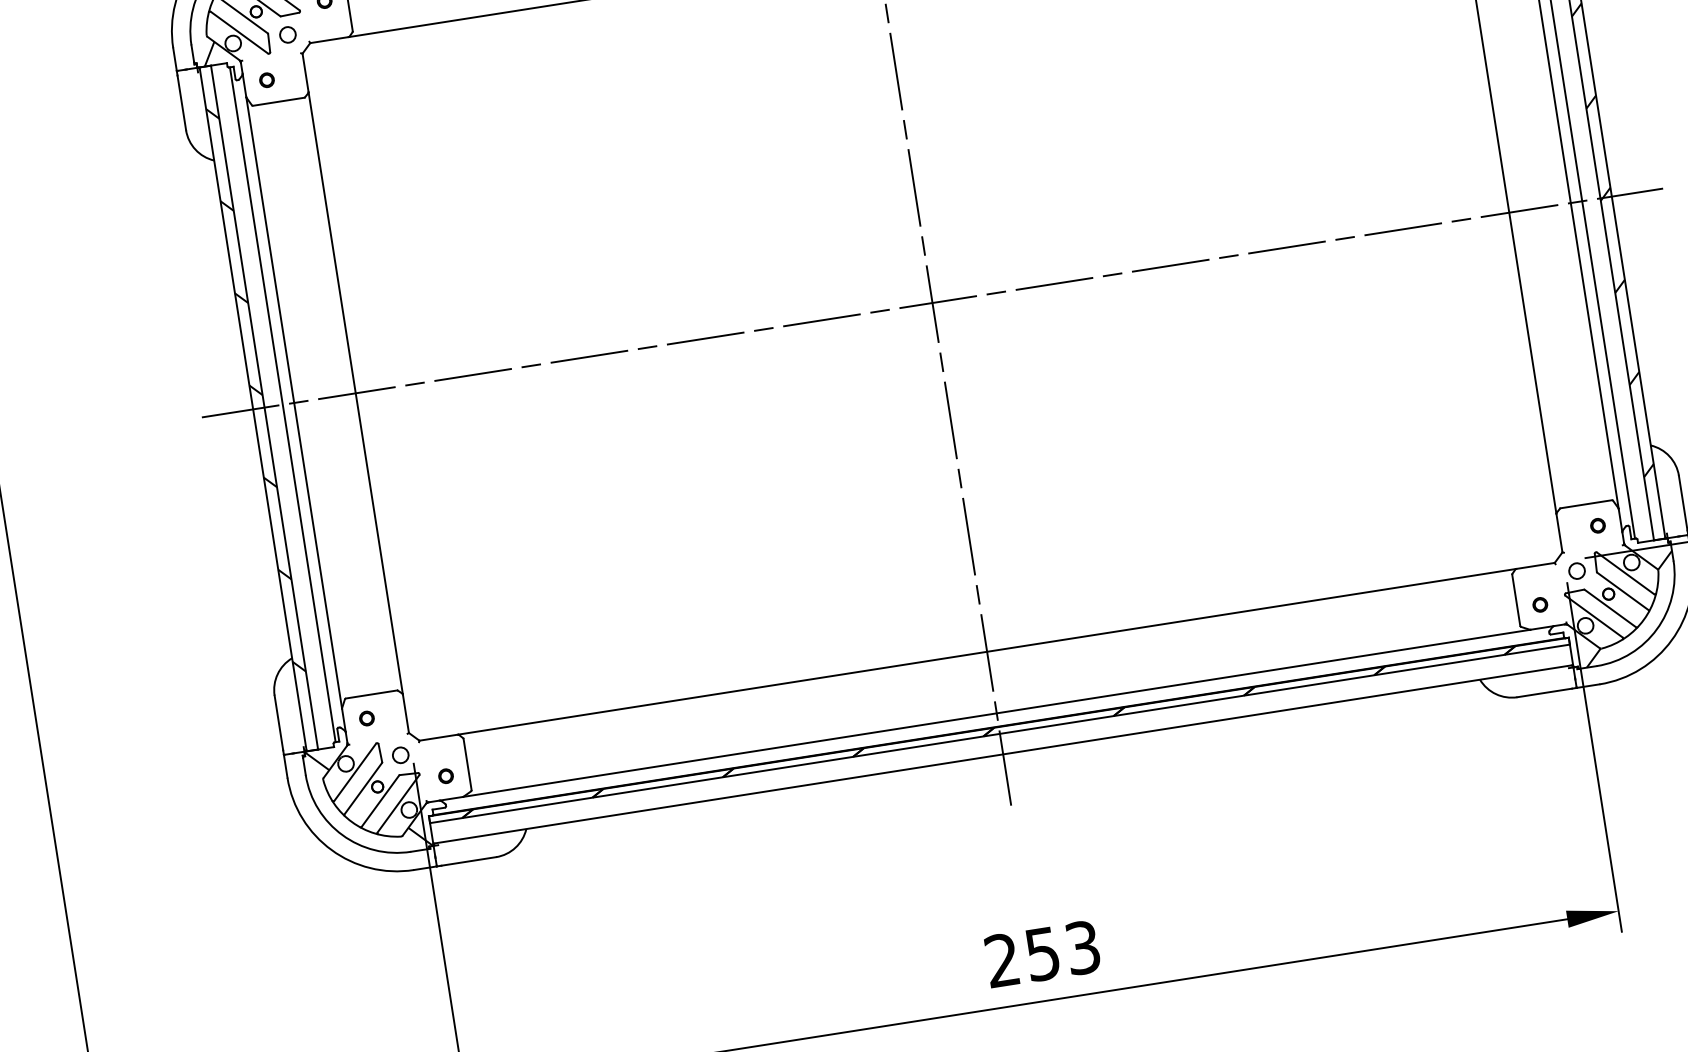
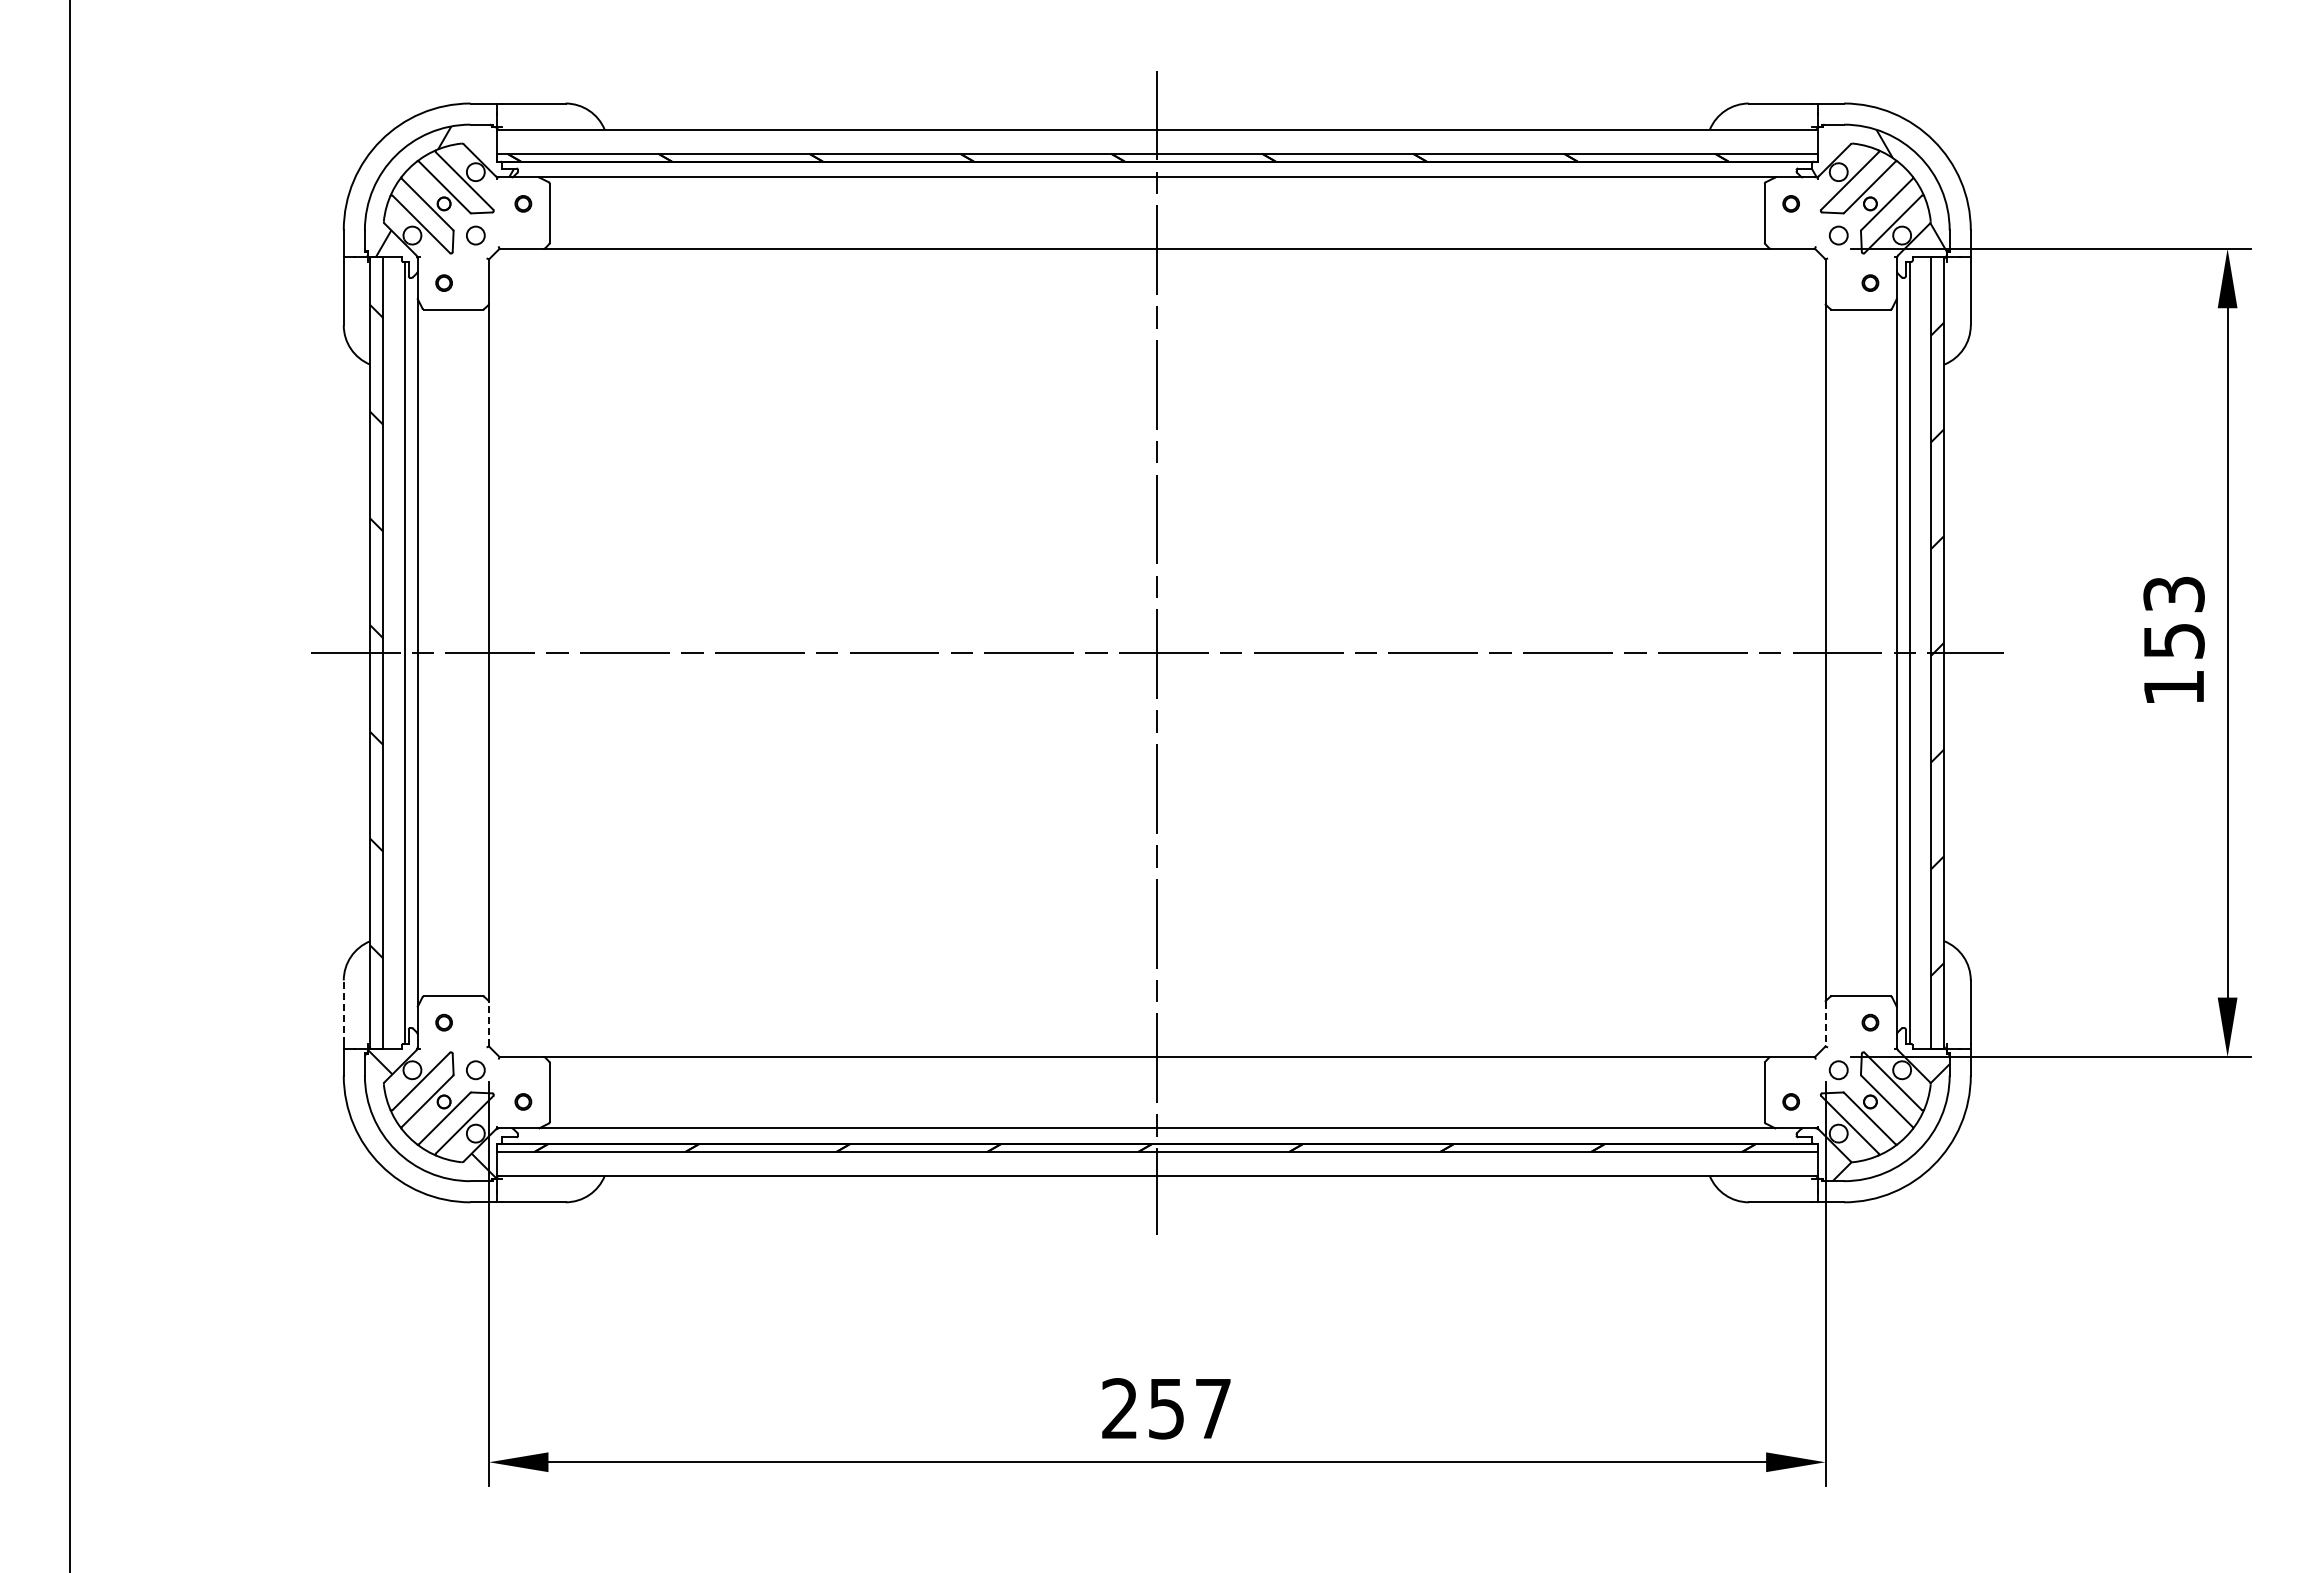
line: (1559, 533) -> (1825, 1024), solid -> dashed
line: (406, 713) -> (489, 1023), solid -> dashed
line: (278, 723) -> (343, 1012), solid -> dashed
text: (1082, 947) -> (1212, 1408), 253 -> 257

